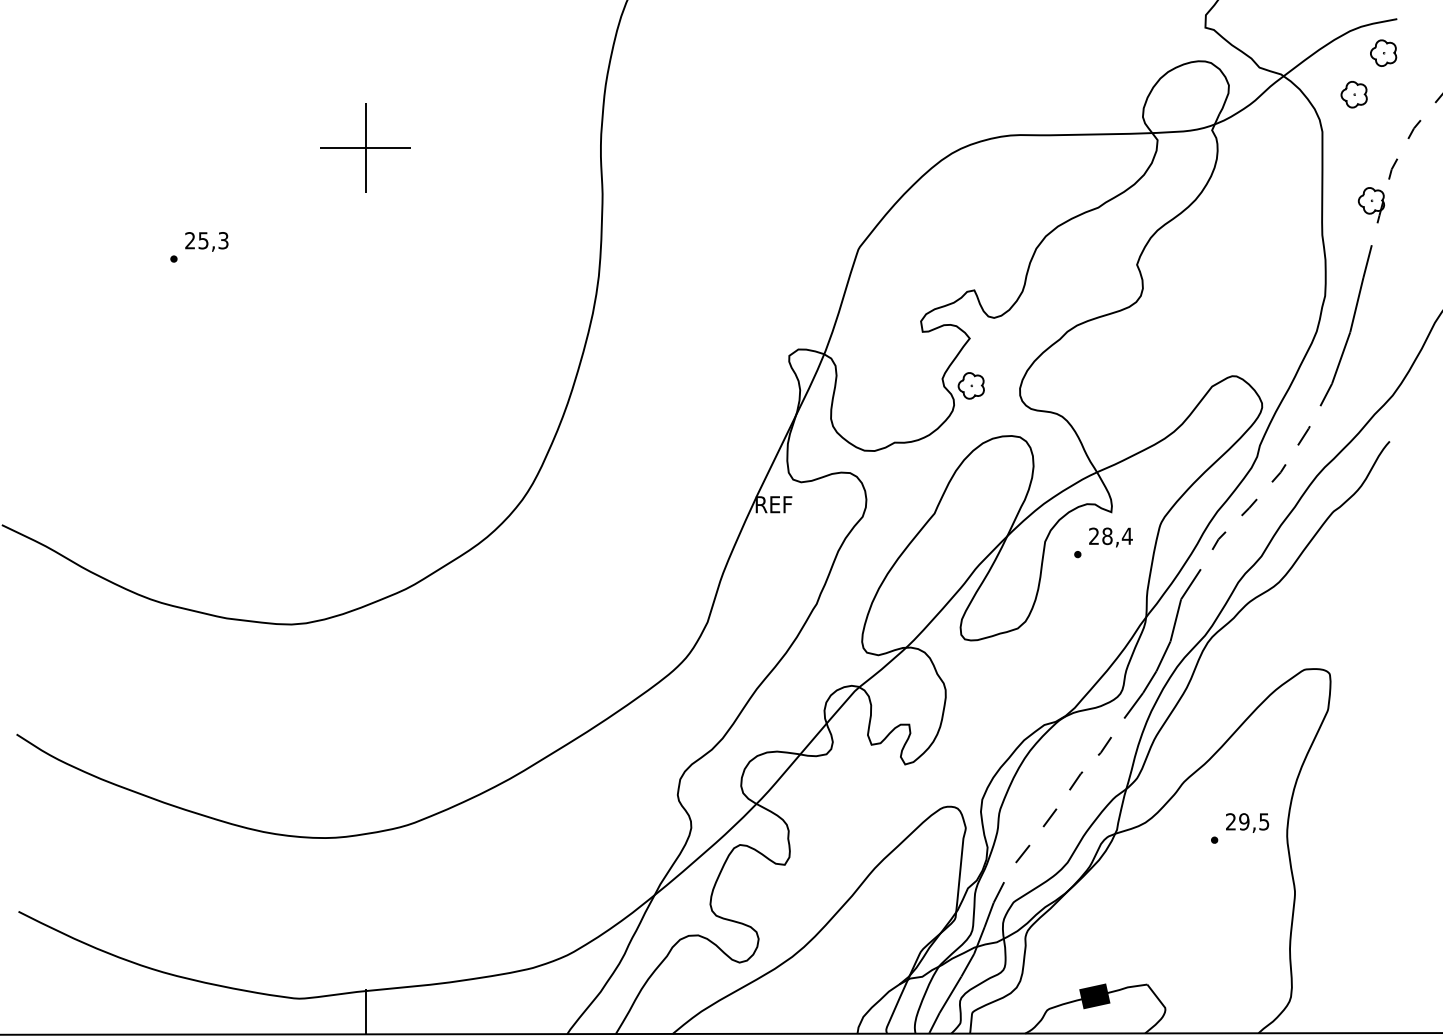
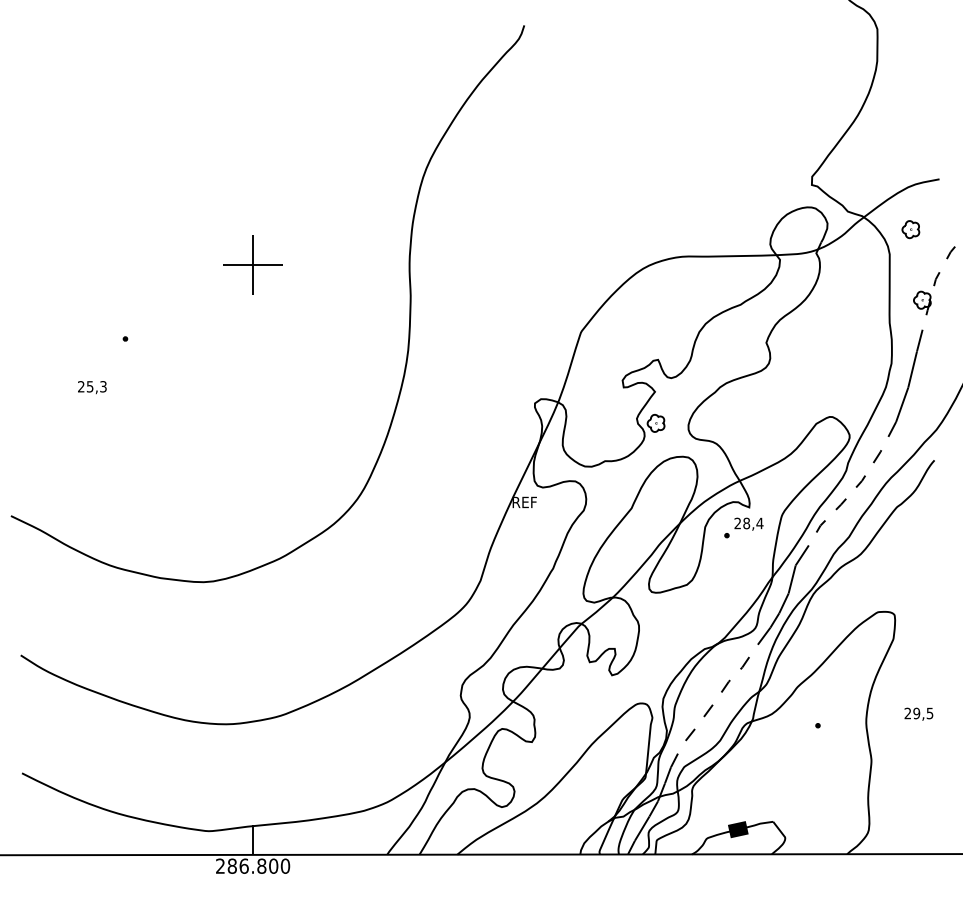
part: (1383, 52) -> (930, 201), removed
text: (207, 241) -> (92, 387), moved
text: (1246, 821) -> (918, 713), moved

